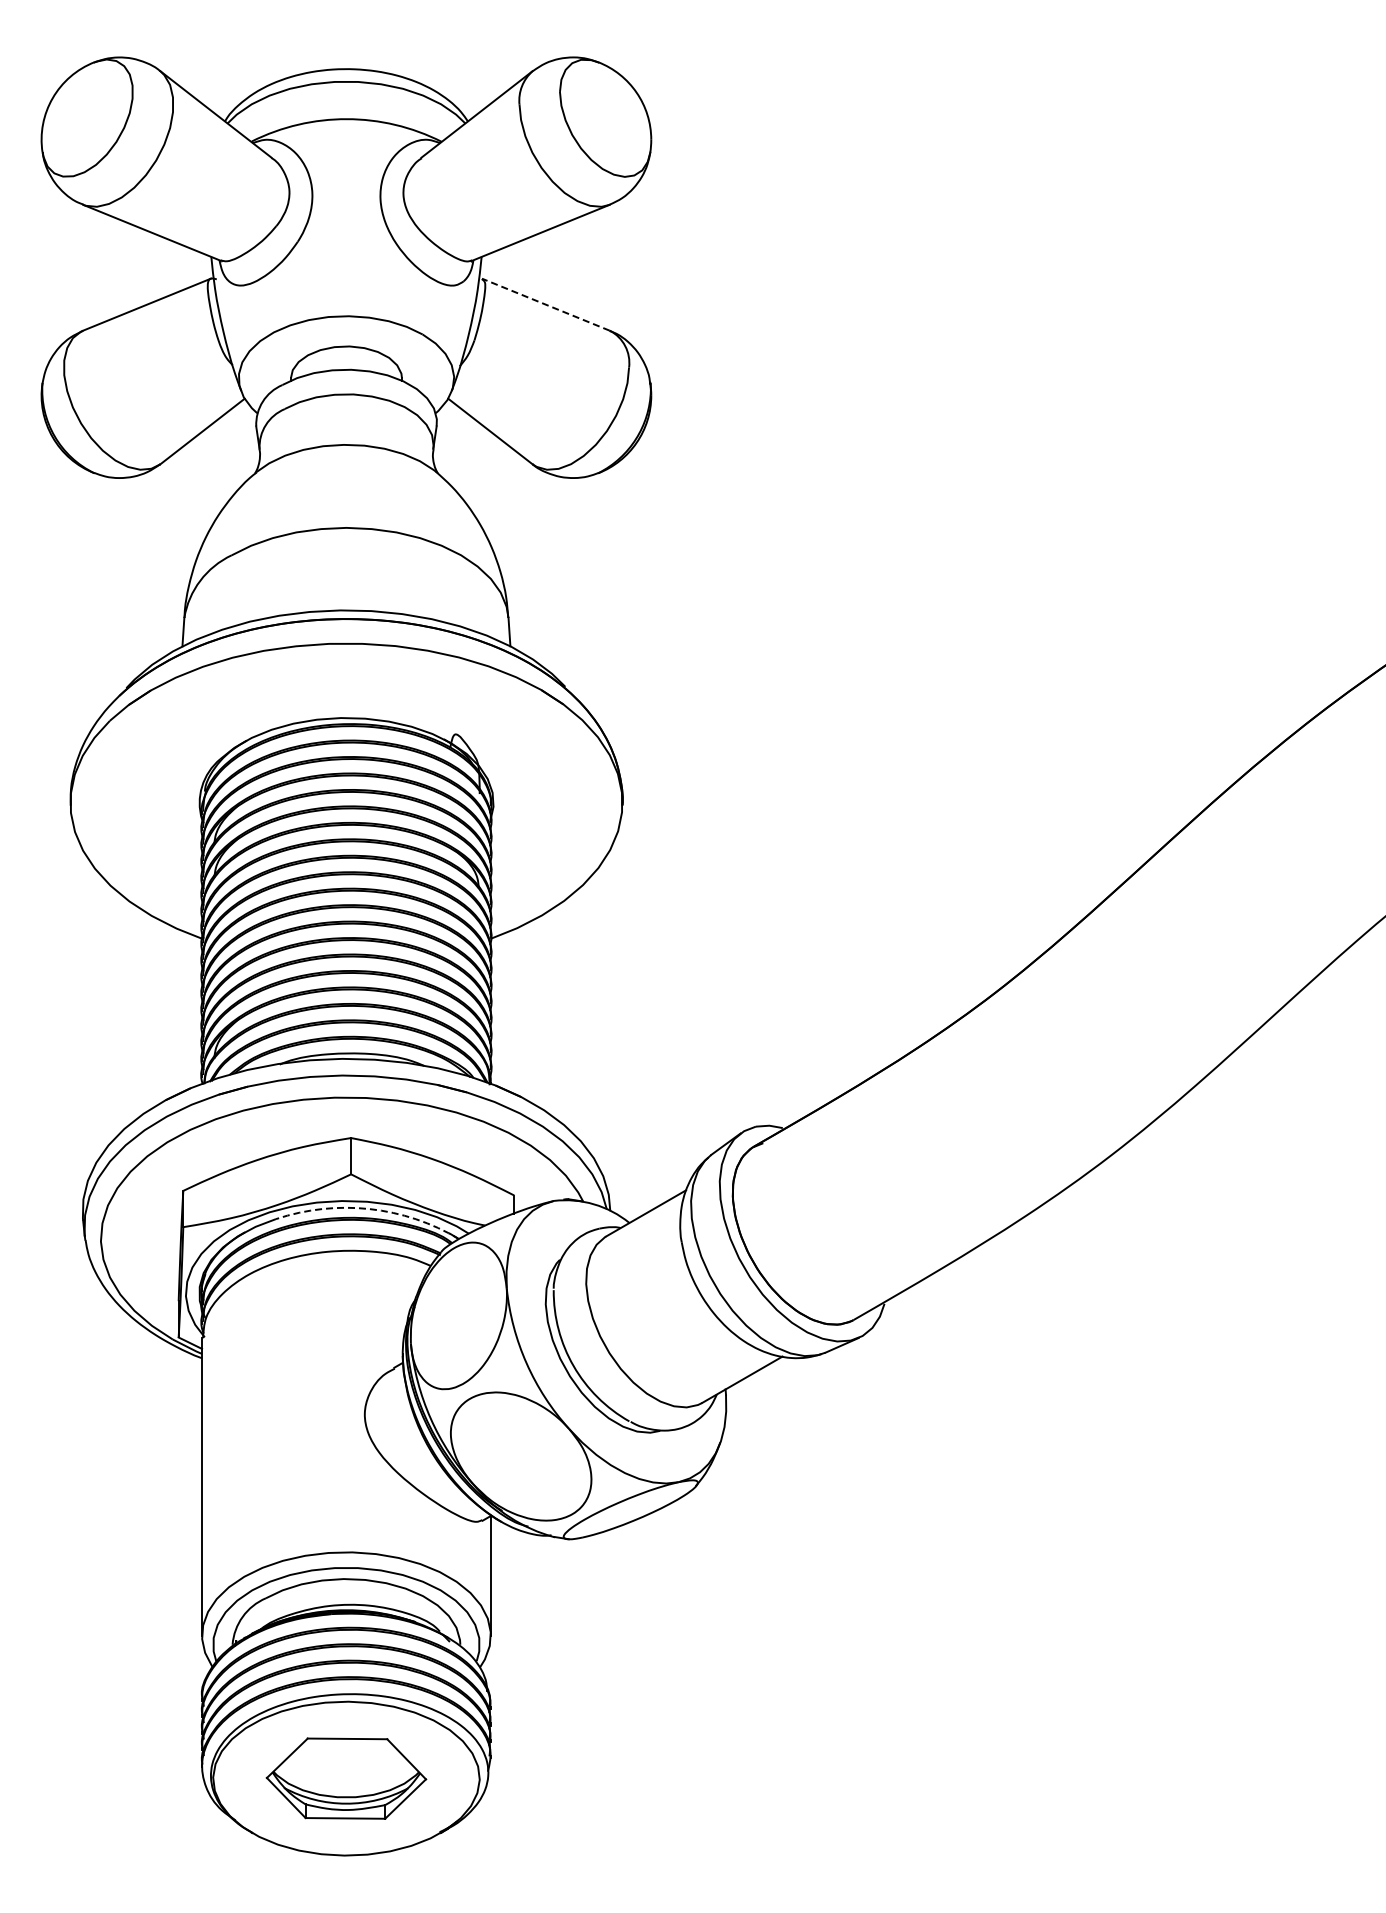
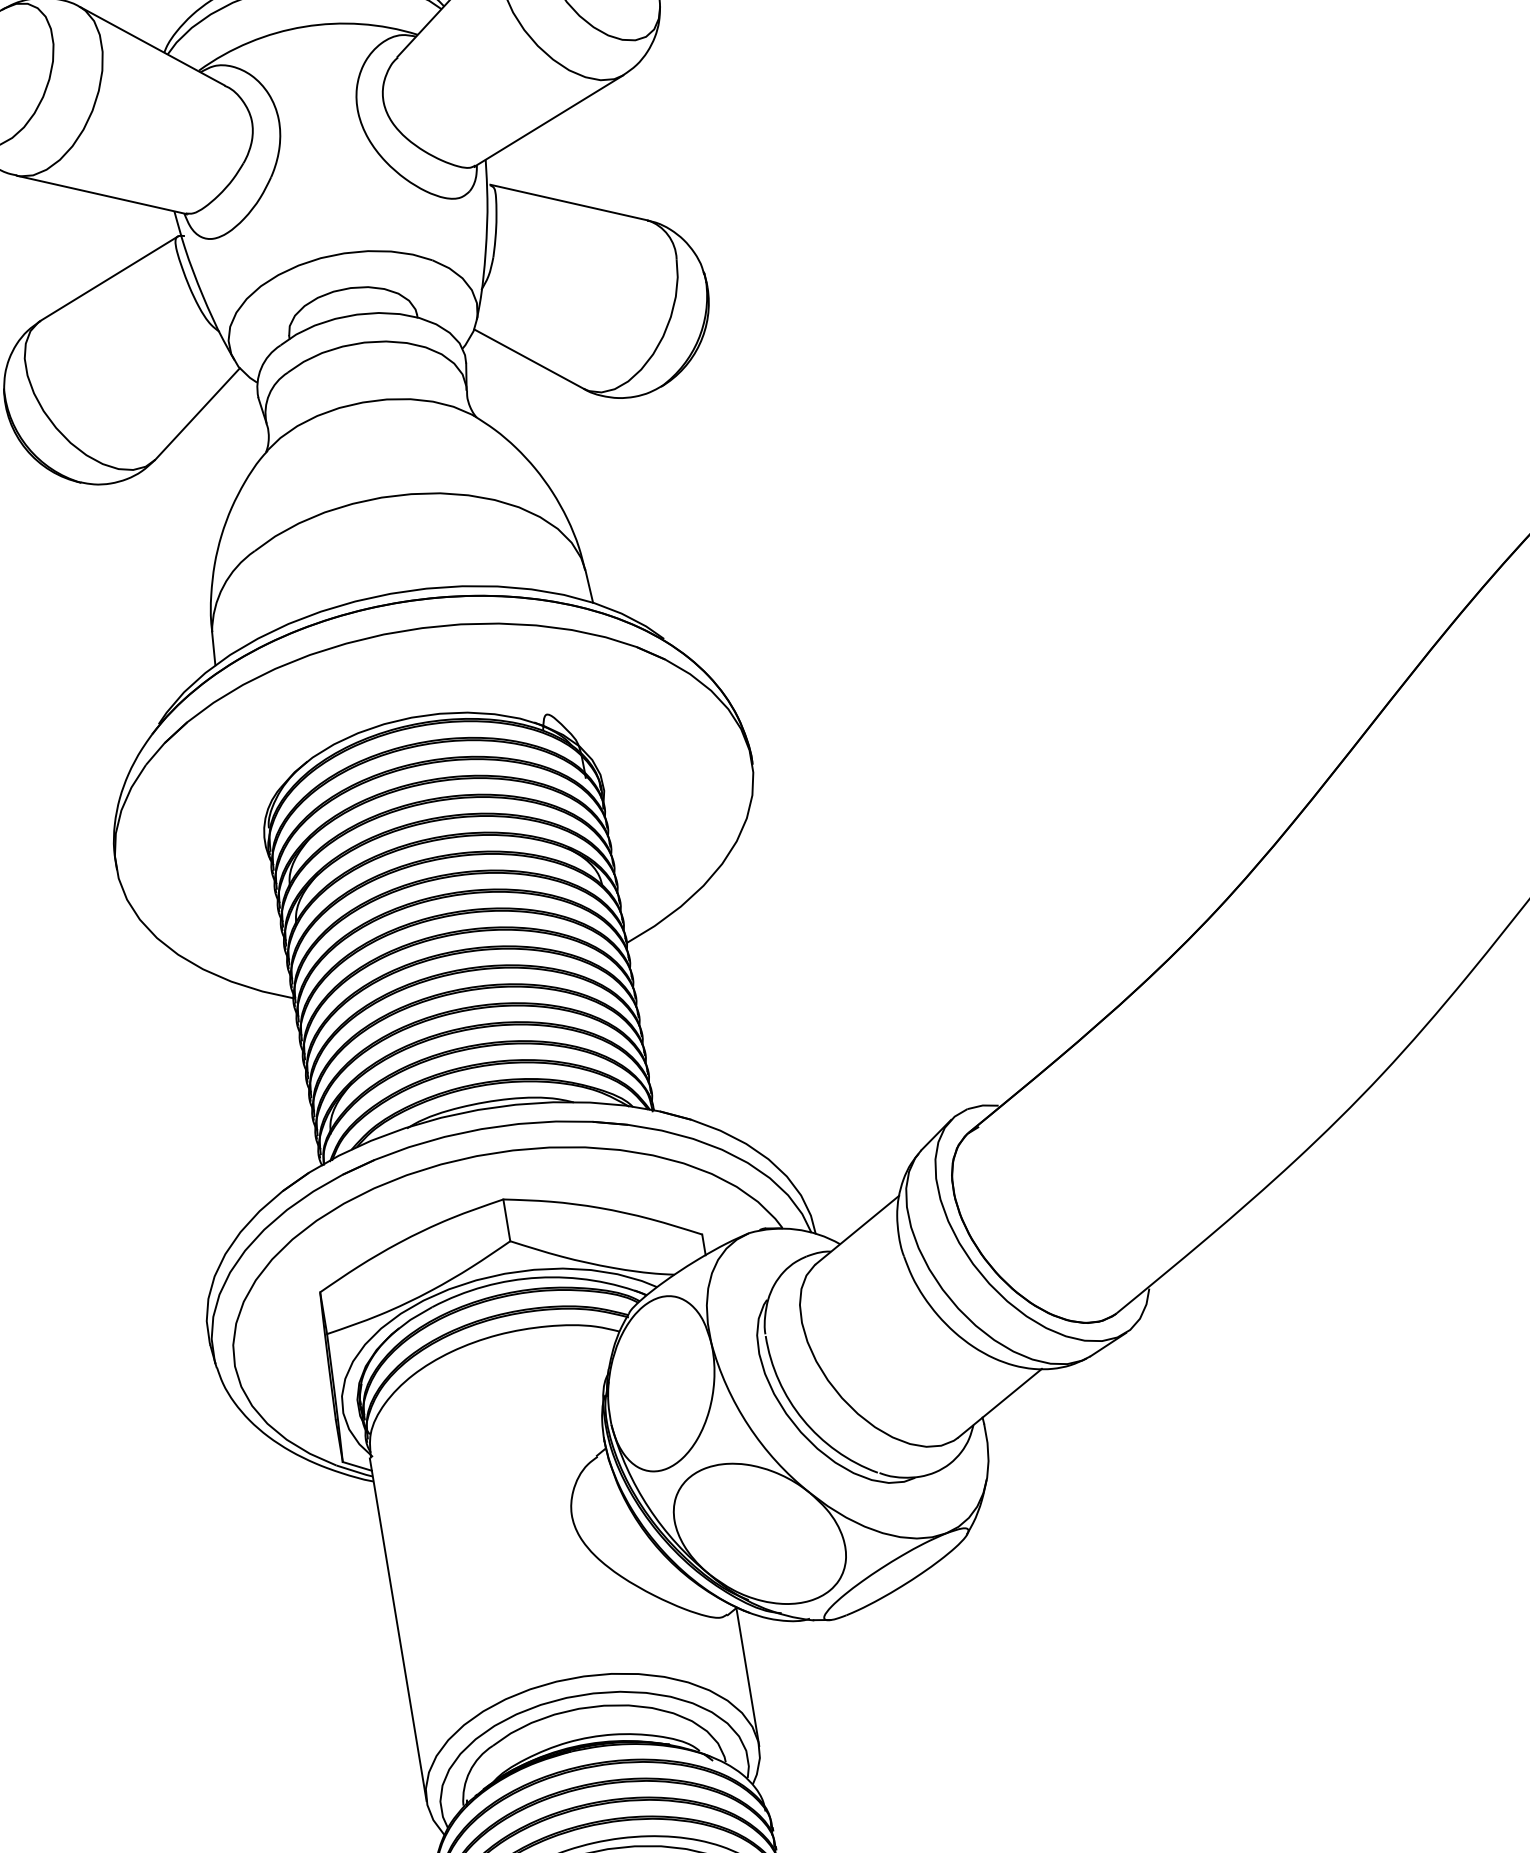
line: (545, 304) -> (568, 202), dashed -> solid
arc: (369, 1209) -> (538, 1278), dashed -> solid

